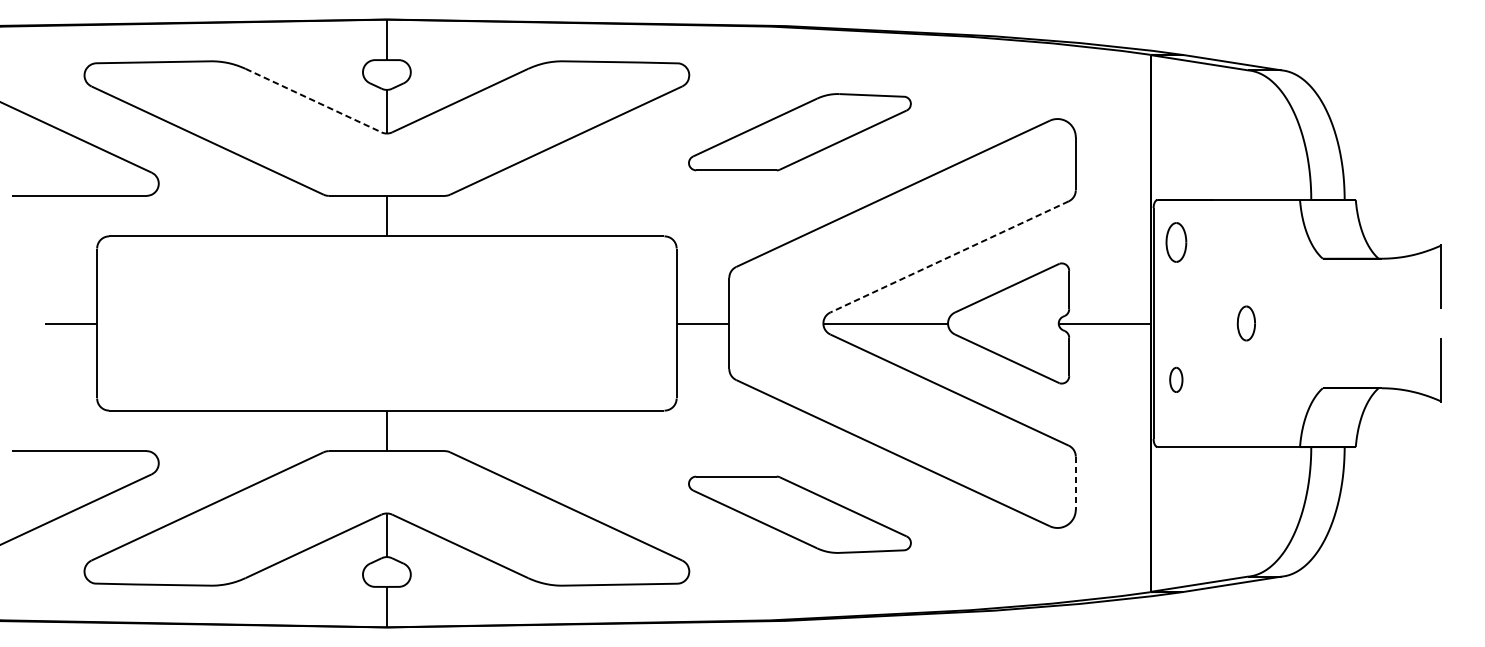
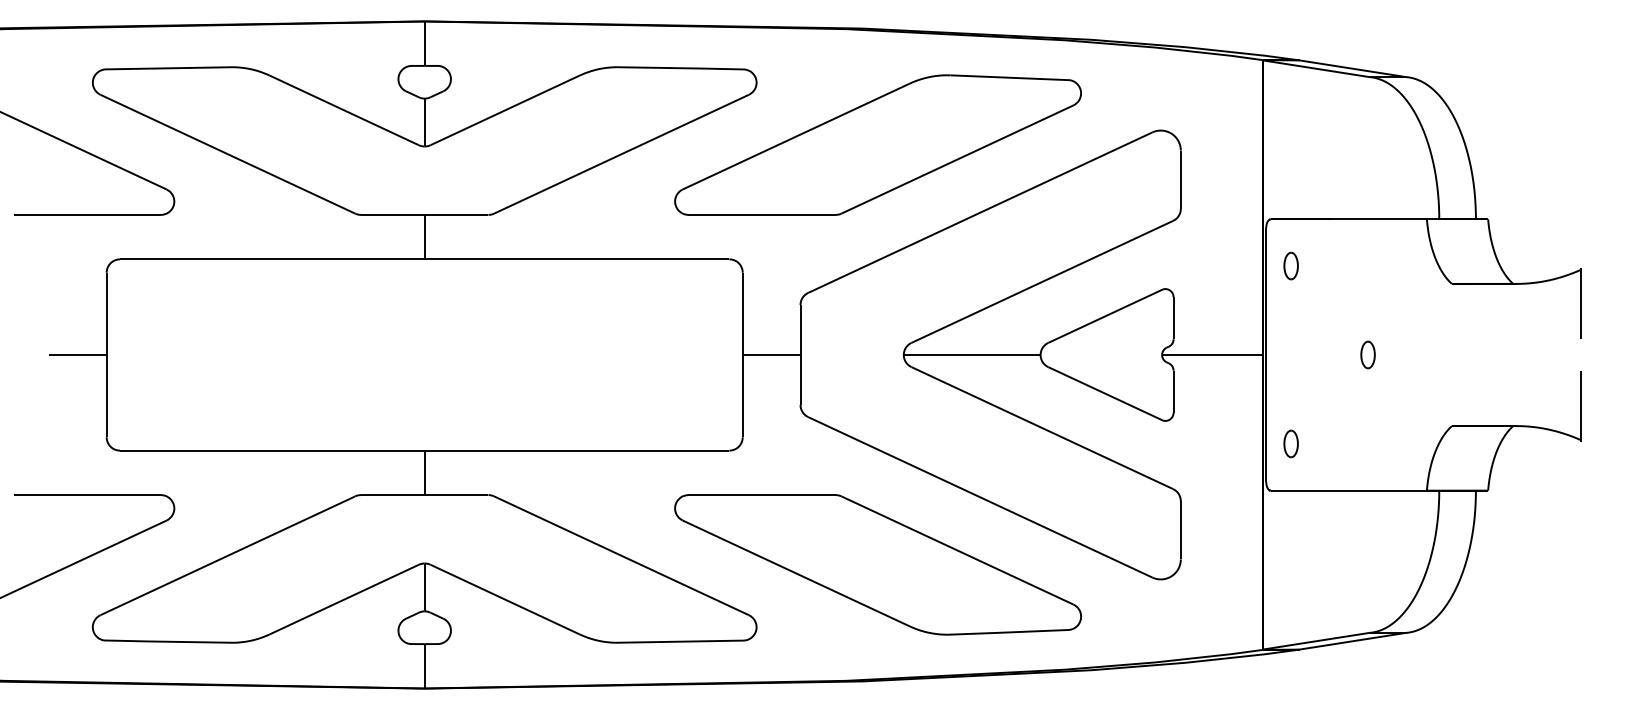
line: (313, 100) -> (344, 110), dashed -> solid
part: (799, 131) -> (877, 144), size x1.67
part: (1175, 241) -> (1290, 265), size x0.62
line: (948, 257) -> (1041, 282), dashed -> solid
part: (1245, 323) -> (1367, 354), size x0.71
part: (1175, 379) -> (1290, 443), moved
line: (1075, 483) -> (1180, 530), dashed -> solid
part: (799, 514) -> (877, 564), size x1.67

